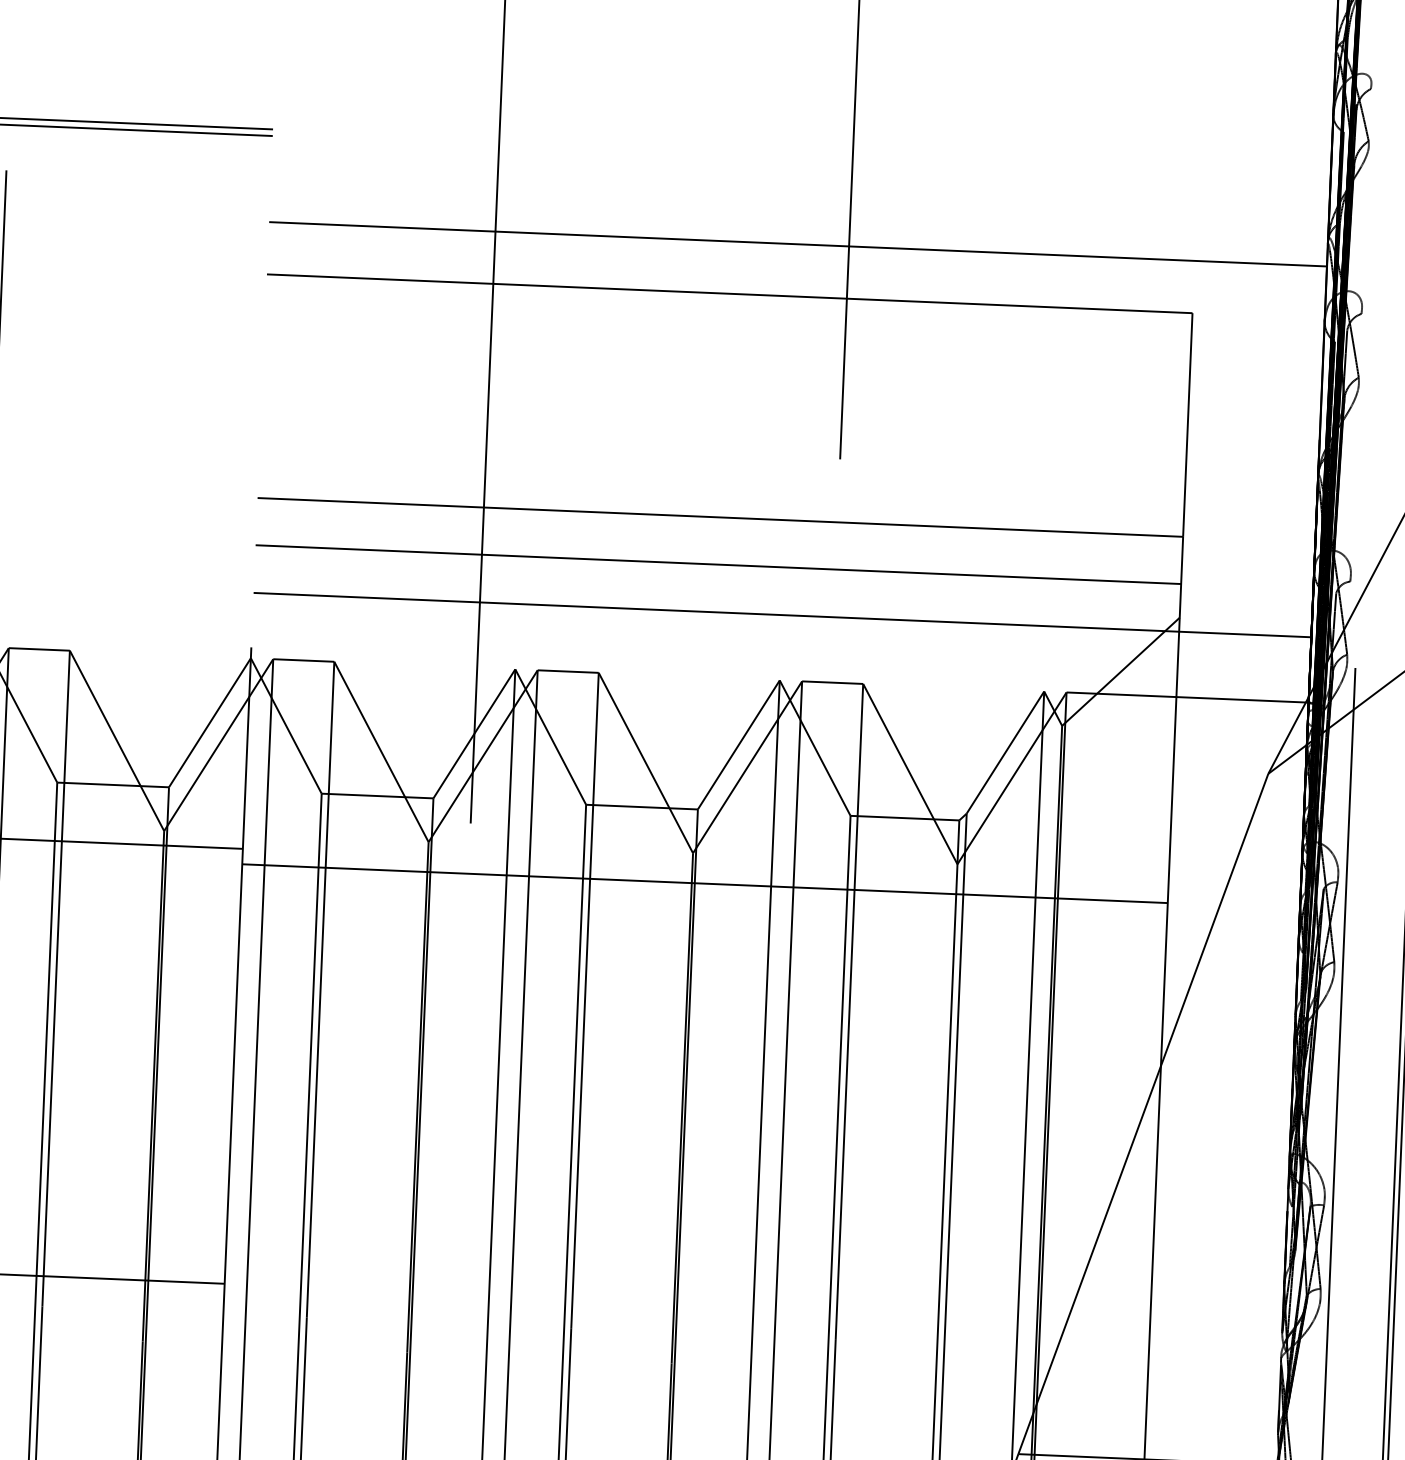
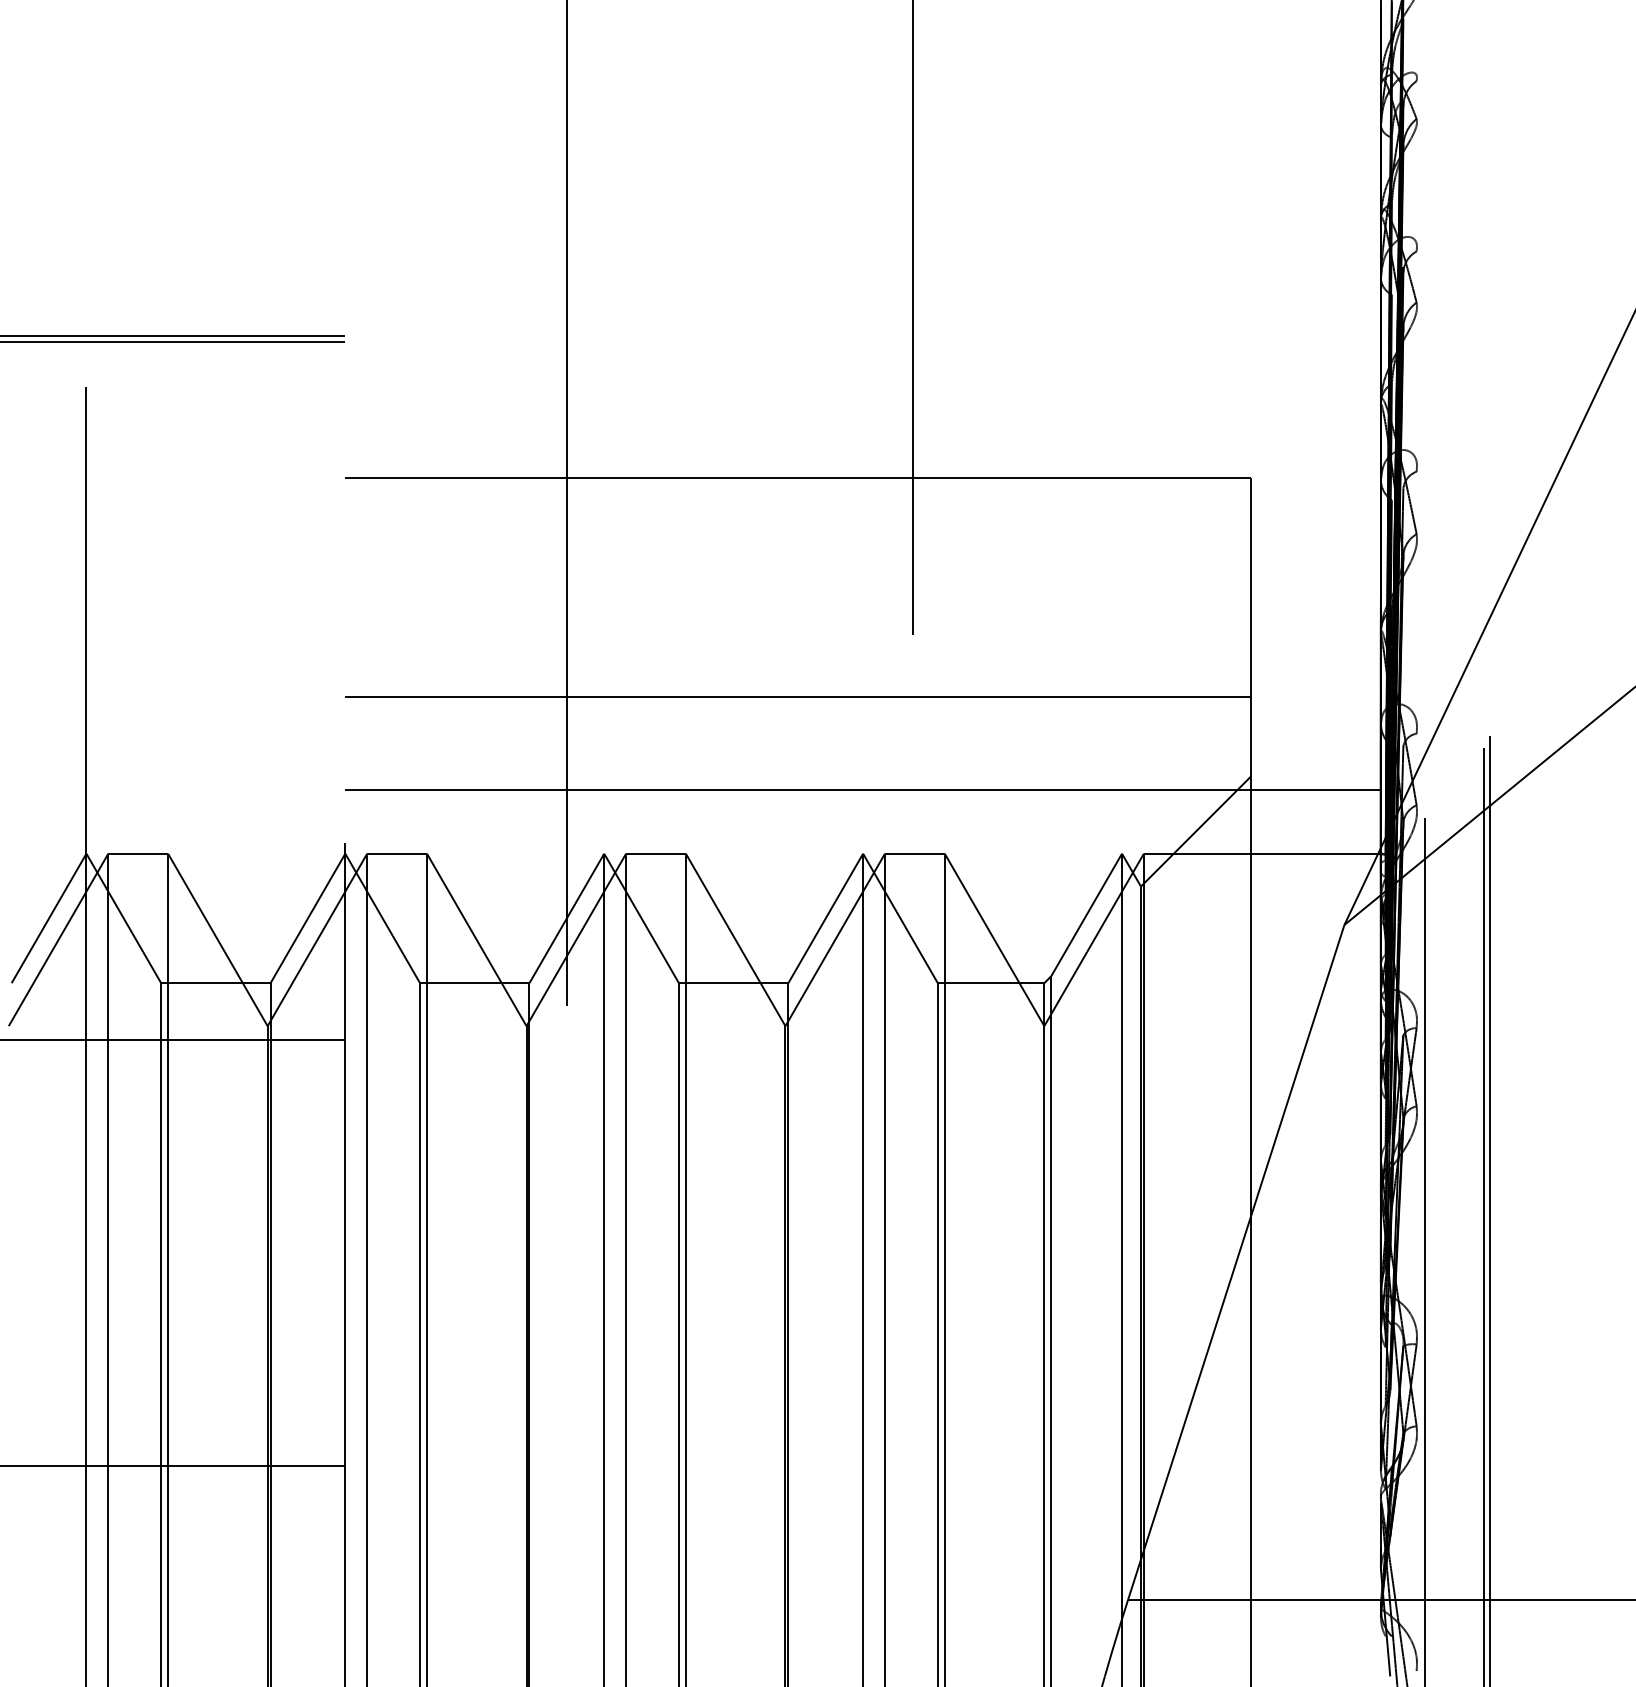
line: (797, 244) -> (862, 426), removed
line: (718, 565) -> (798, 743), removed
line: (705, 883) -> (798, 1055), removed

